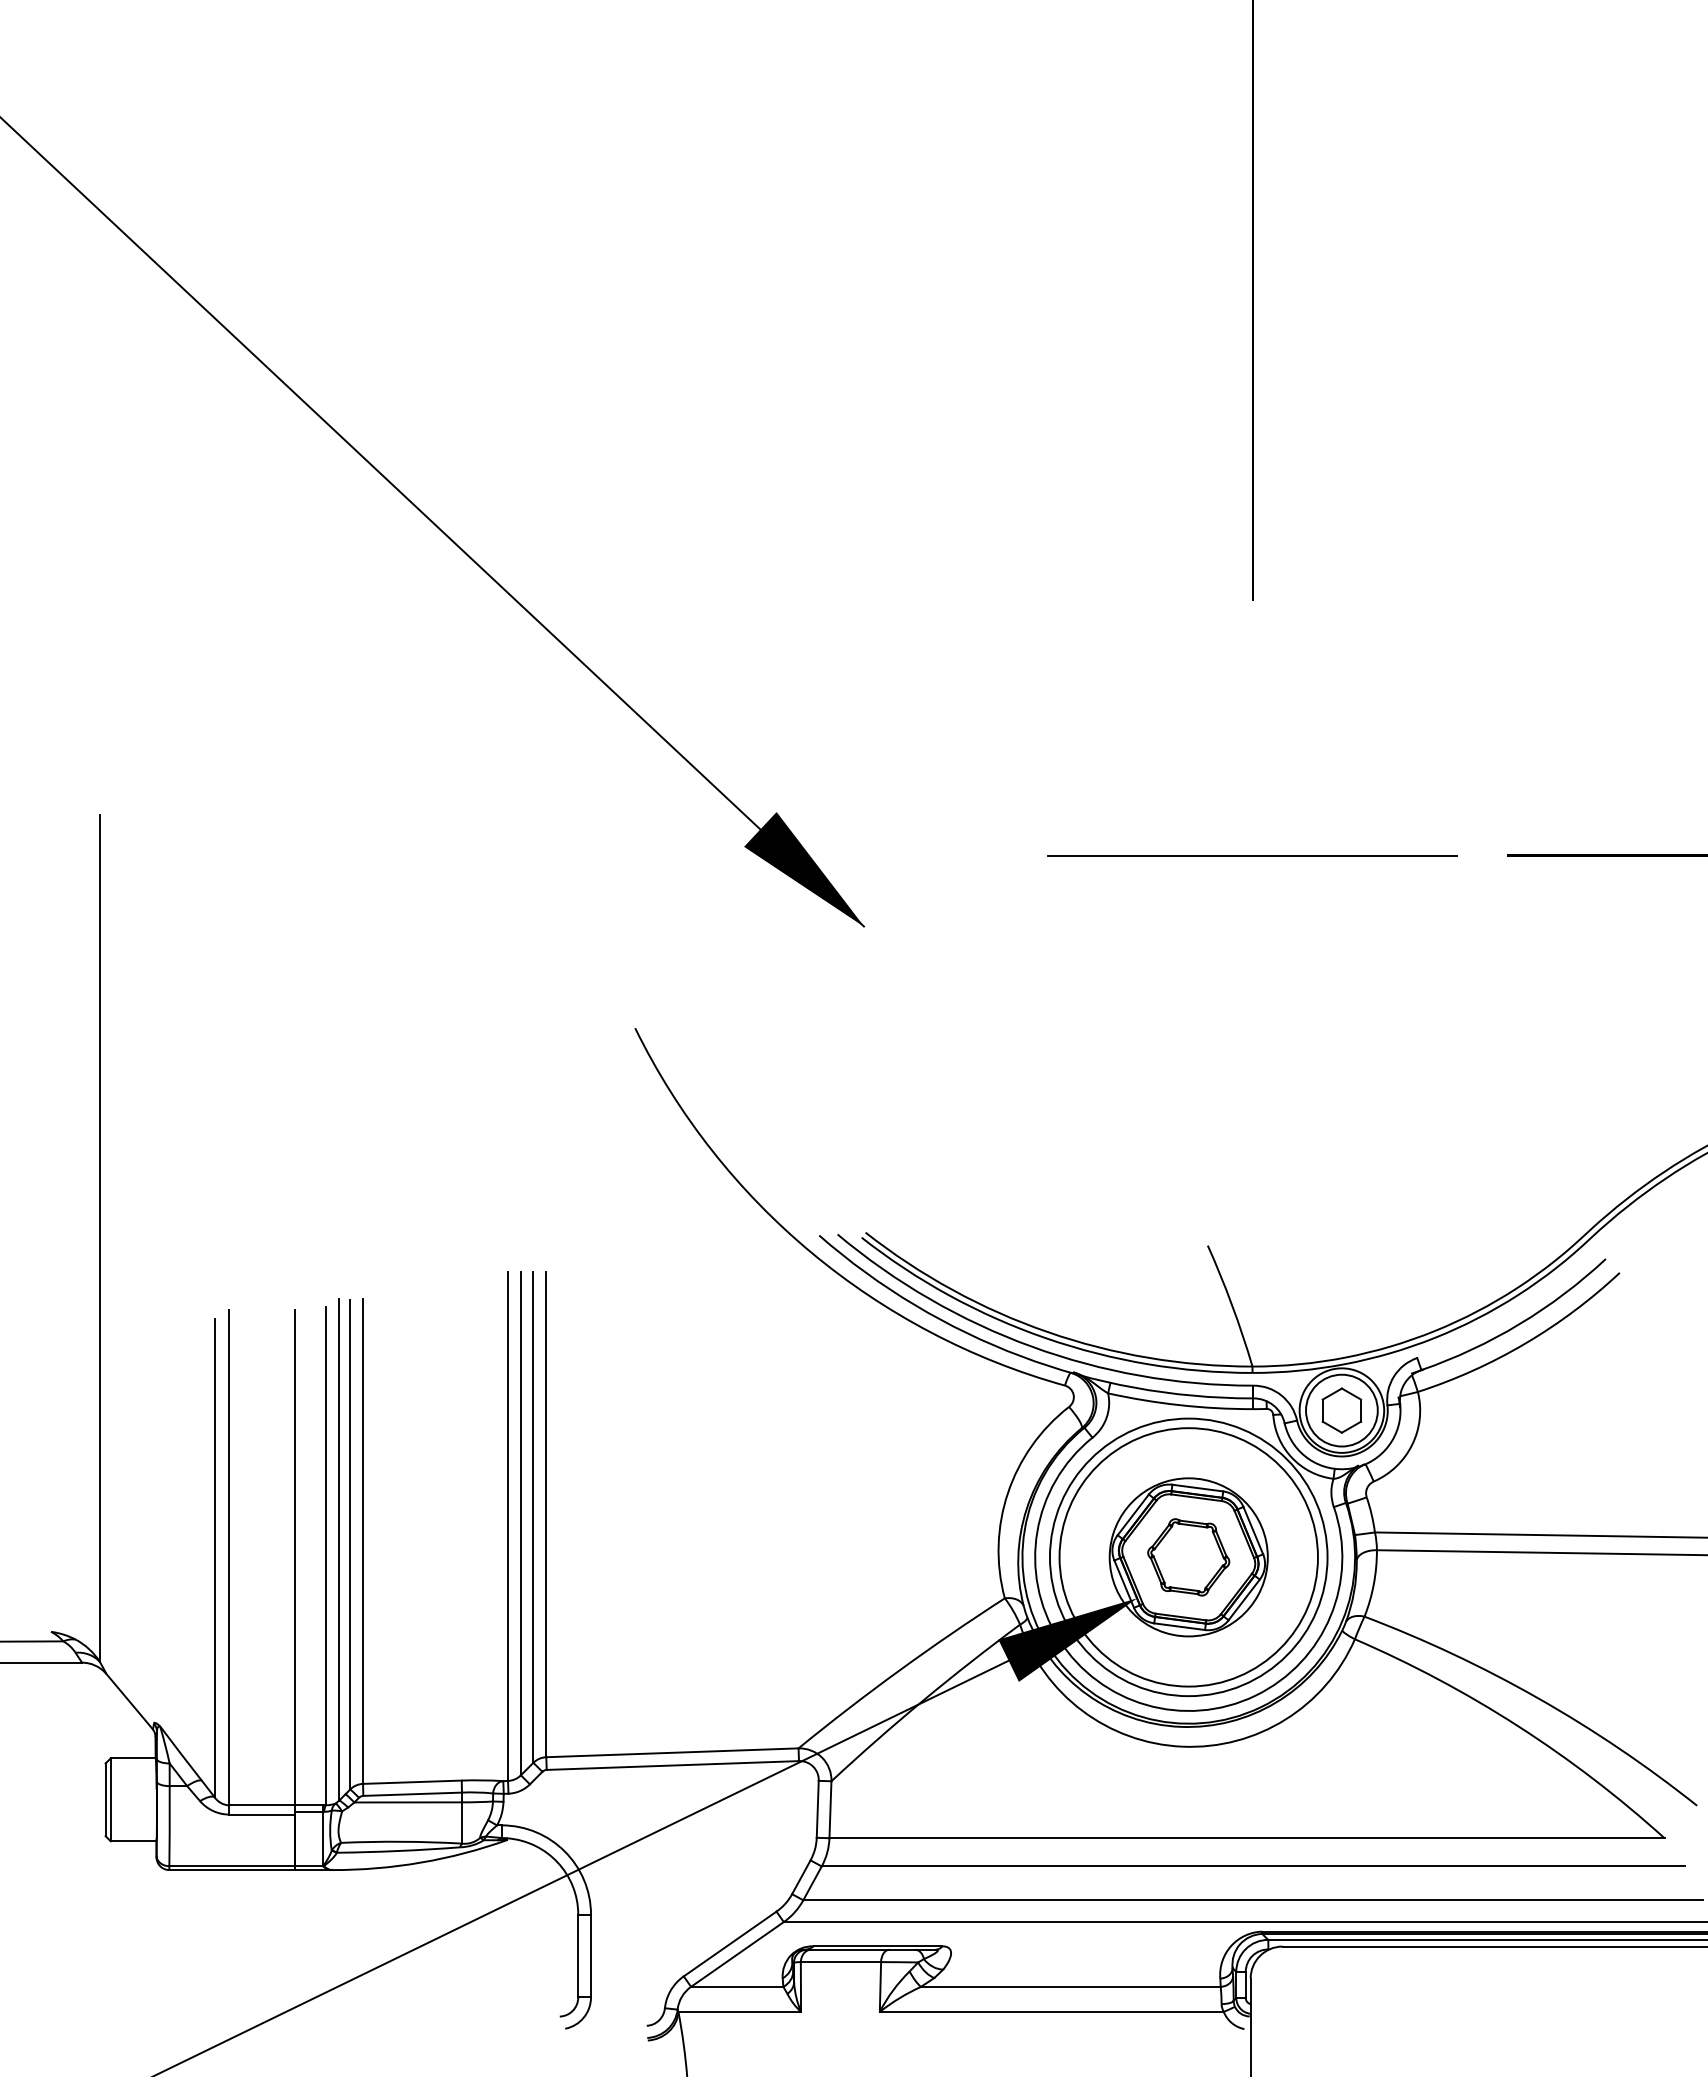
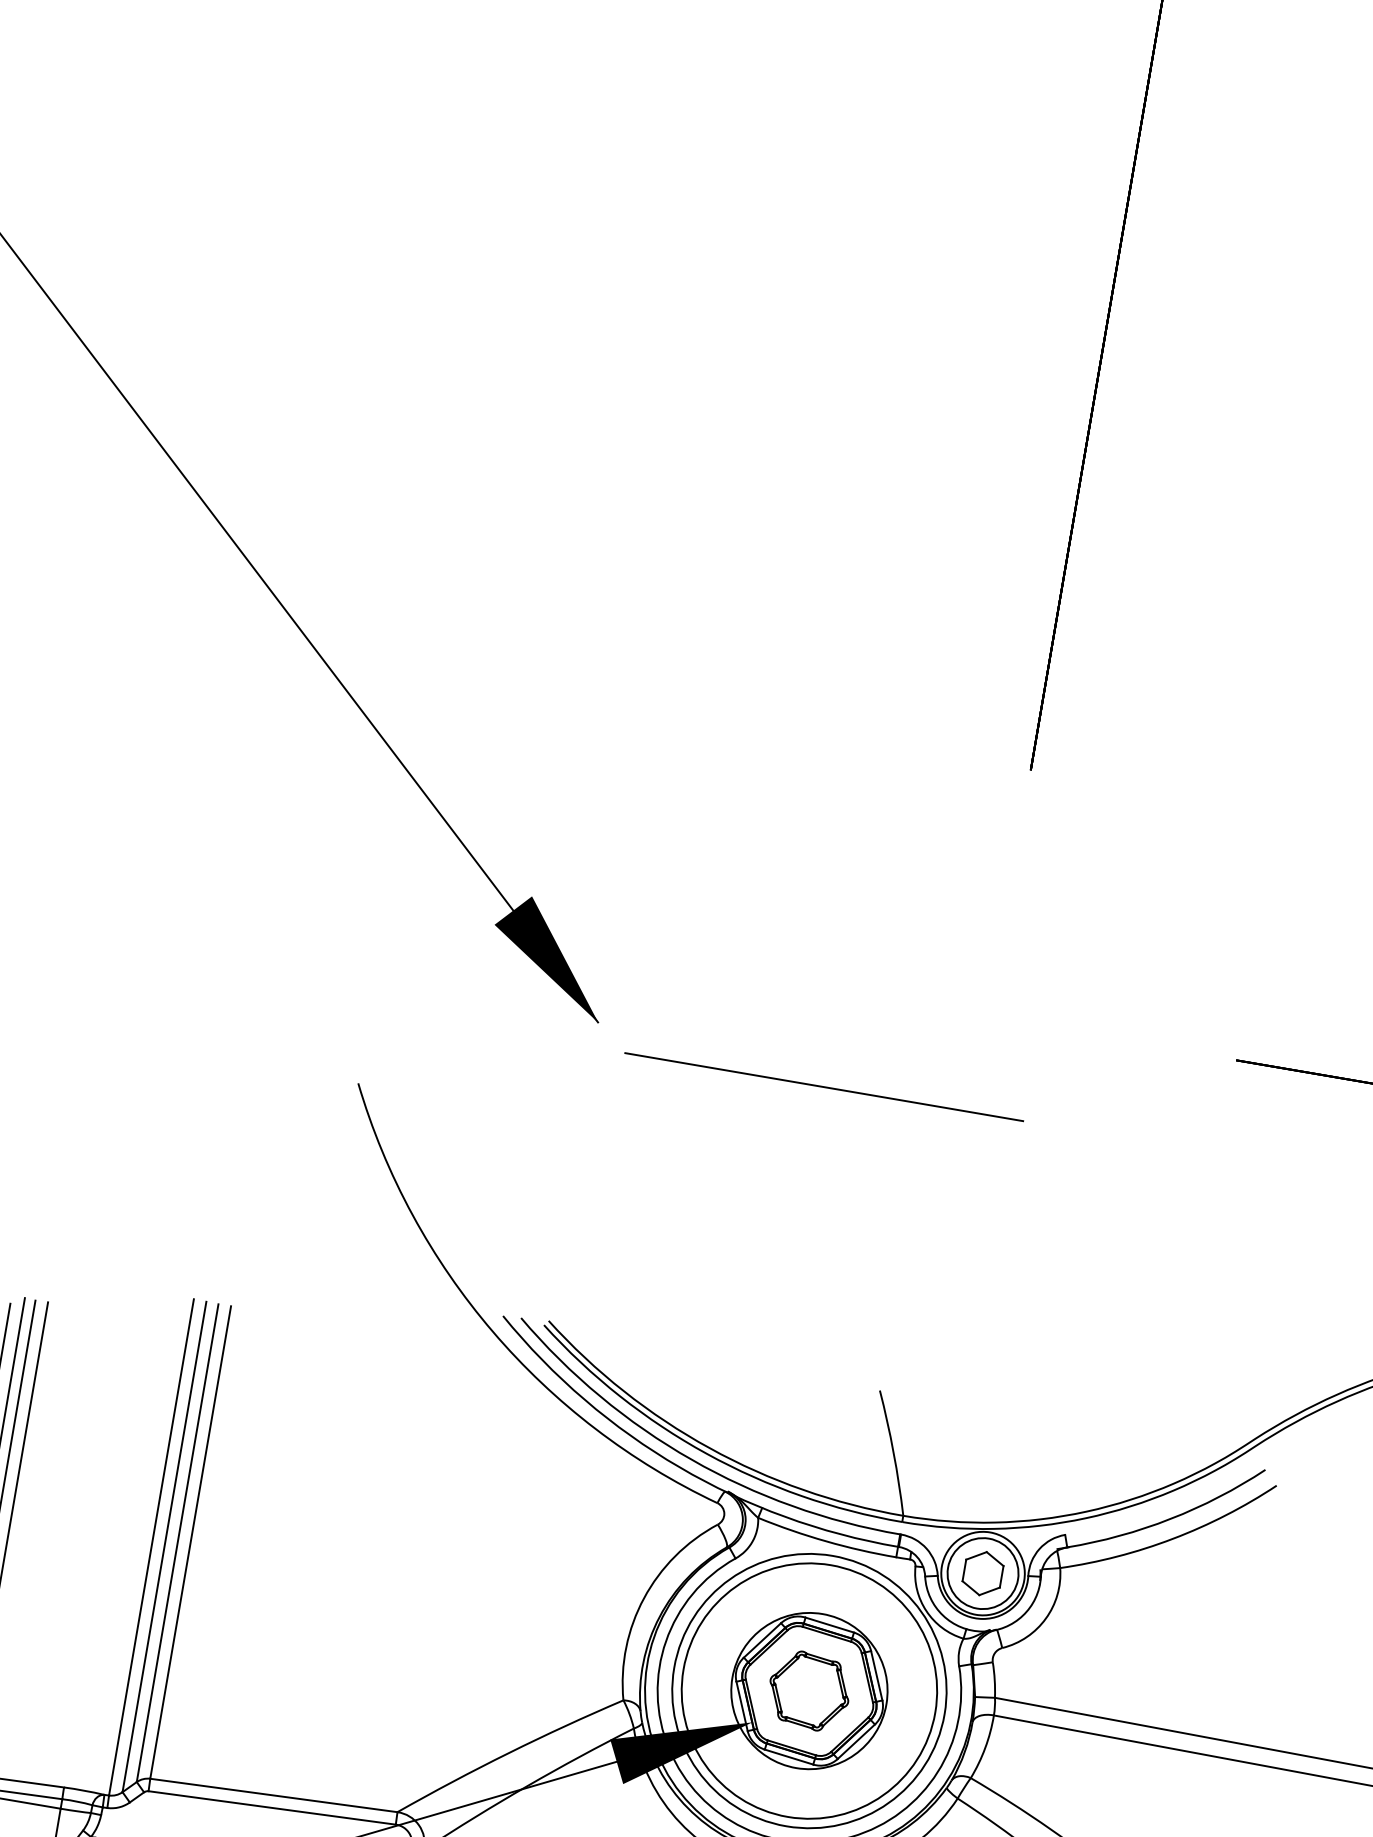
line: (1252, 855) -> (824, 1087), moved

